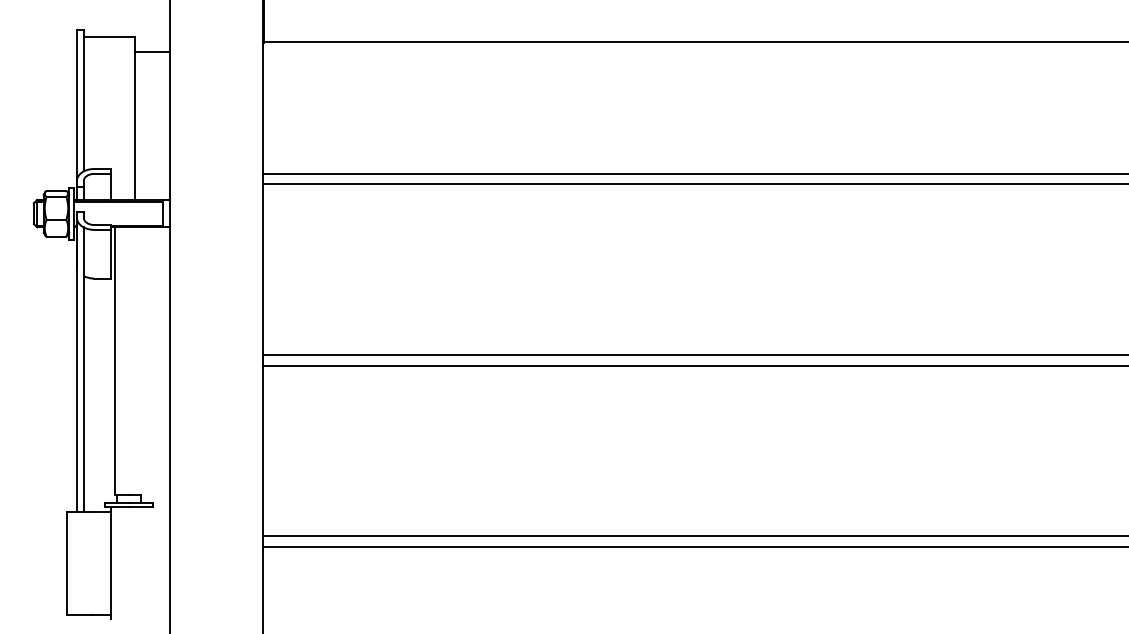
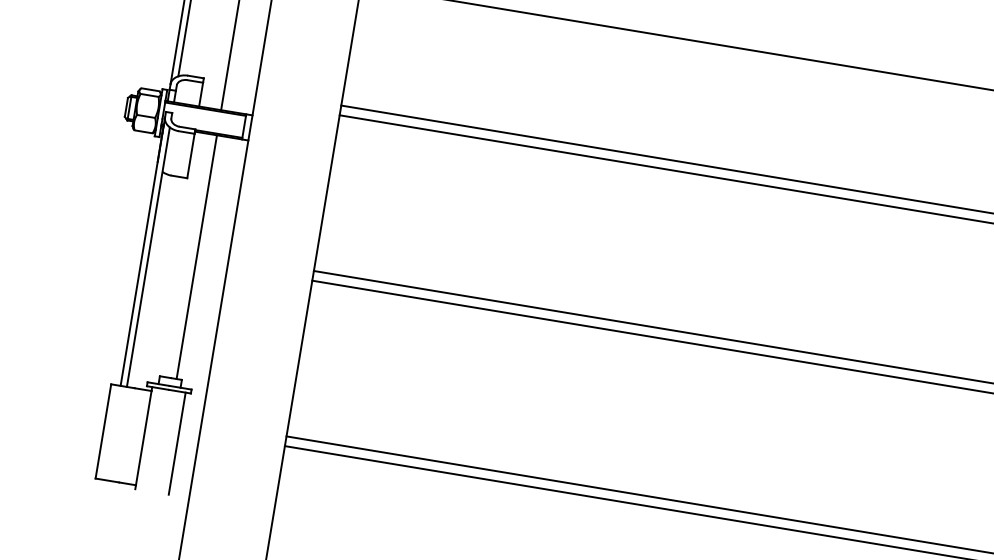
line: (115, 360) -> (196, 256), moved
line: (147, 563) -> (177, 443), added

